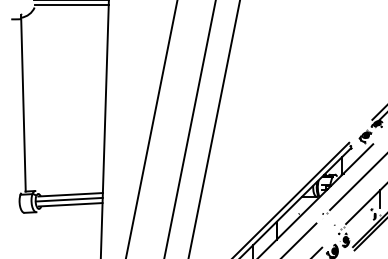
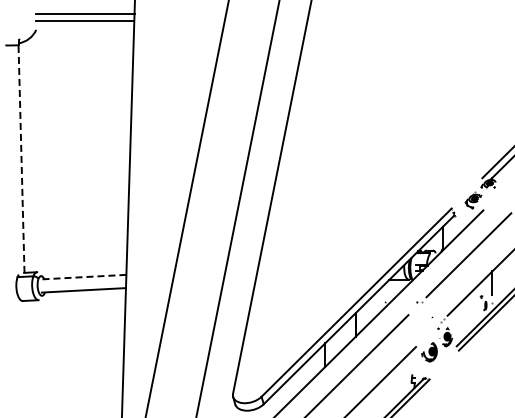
line: (71, 5) -> (85, 27), removed
line: (23, 105) -> (21, 159), solid -> dashed
line: (70, 195) -> (83, 277), solid -> dashed
line: (69, 199) -> (82, 283), removed

